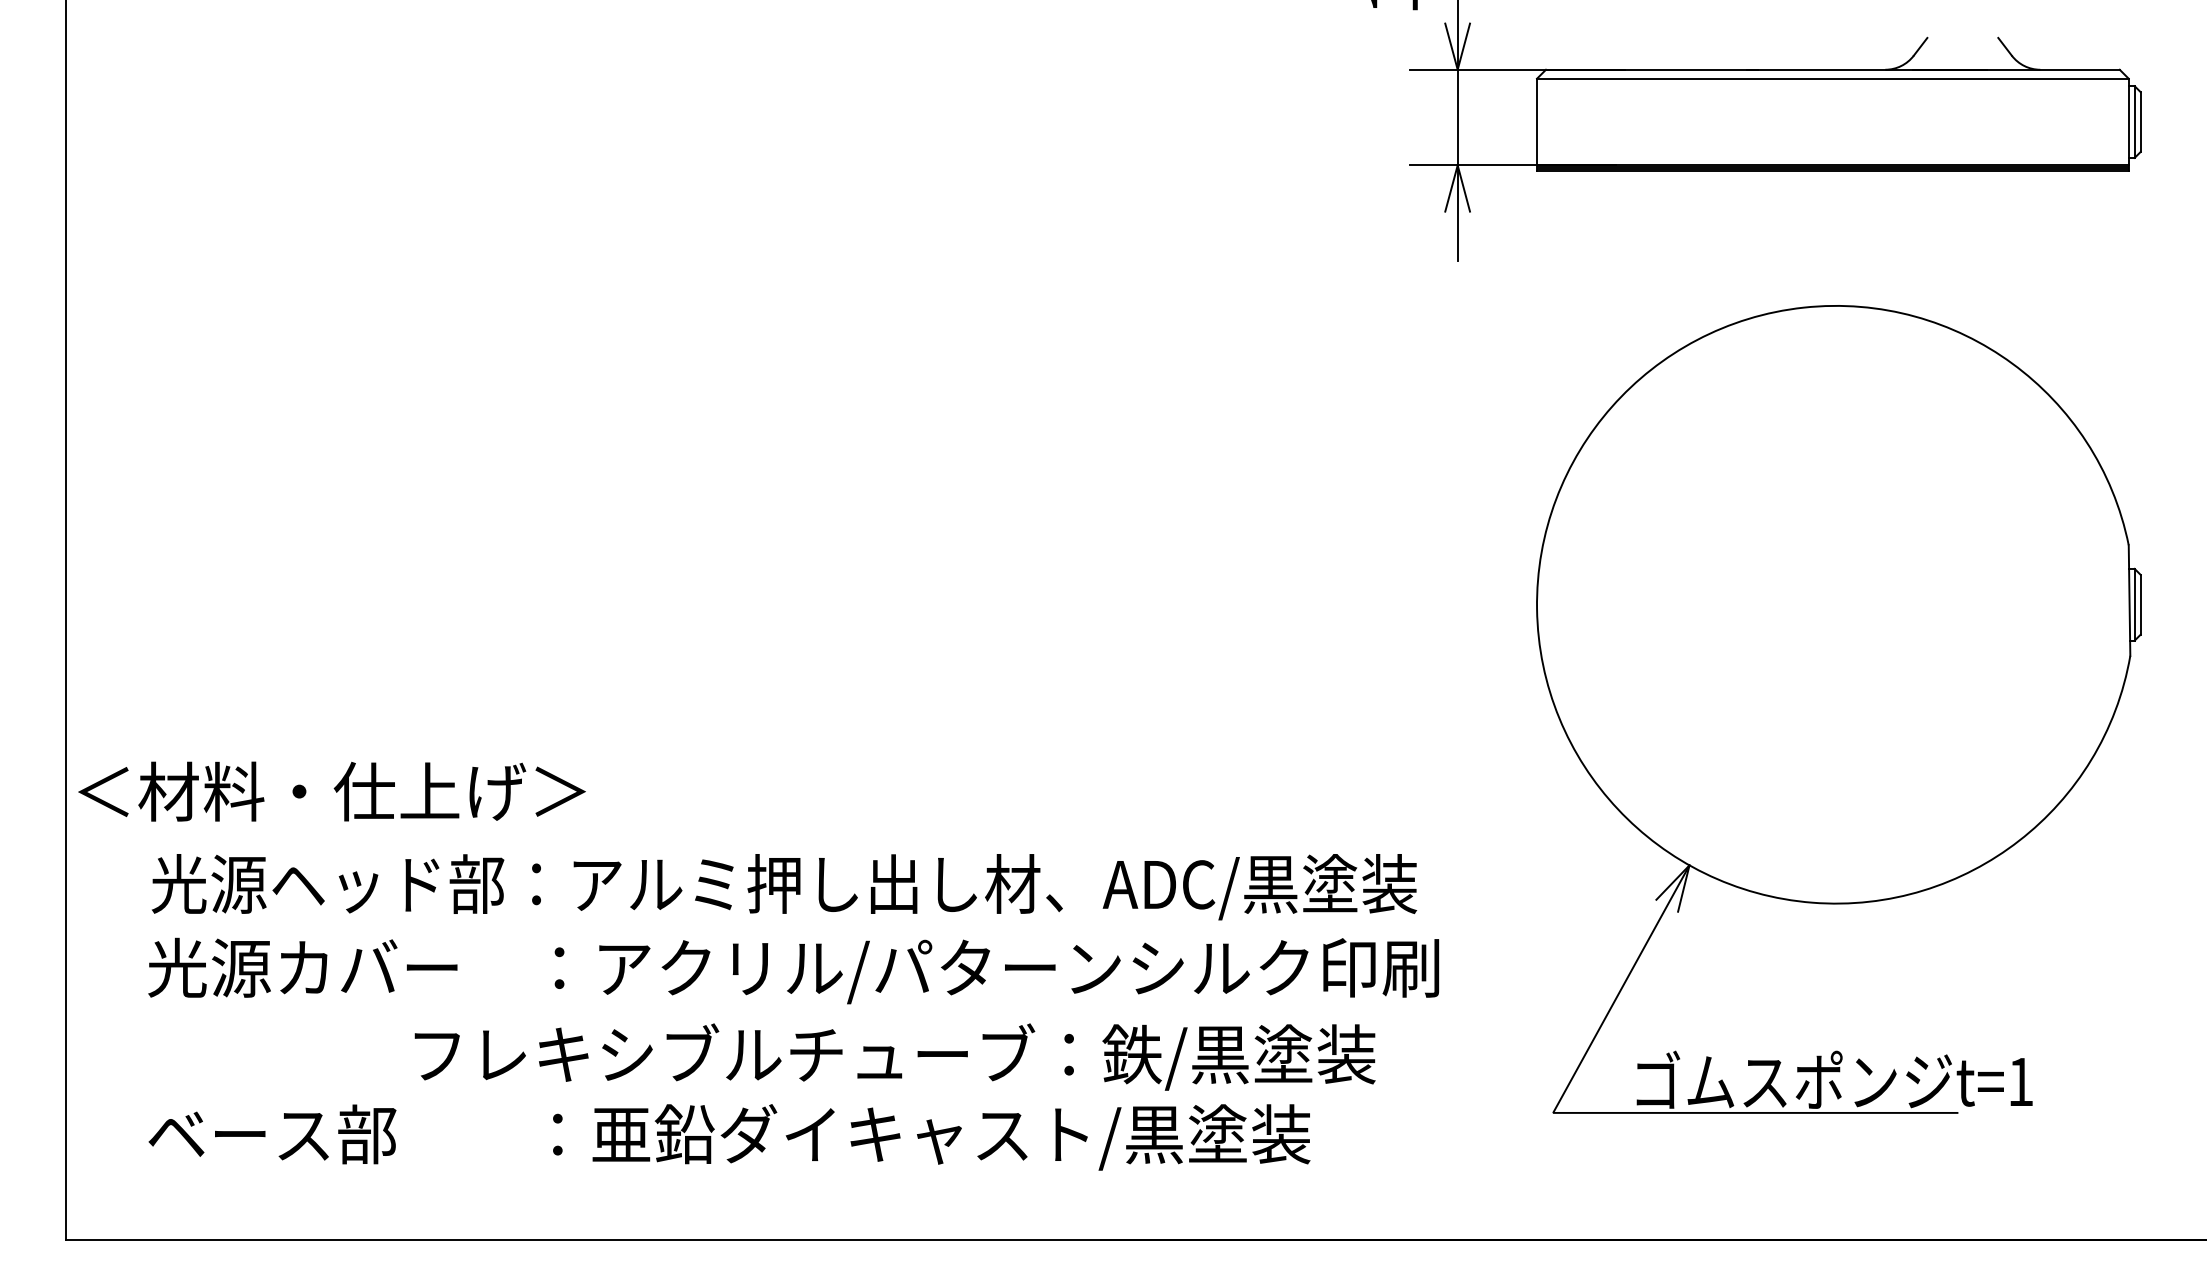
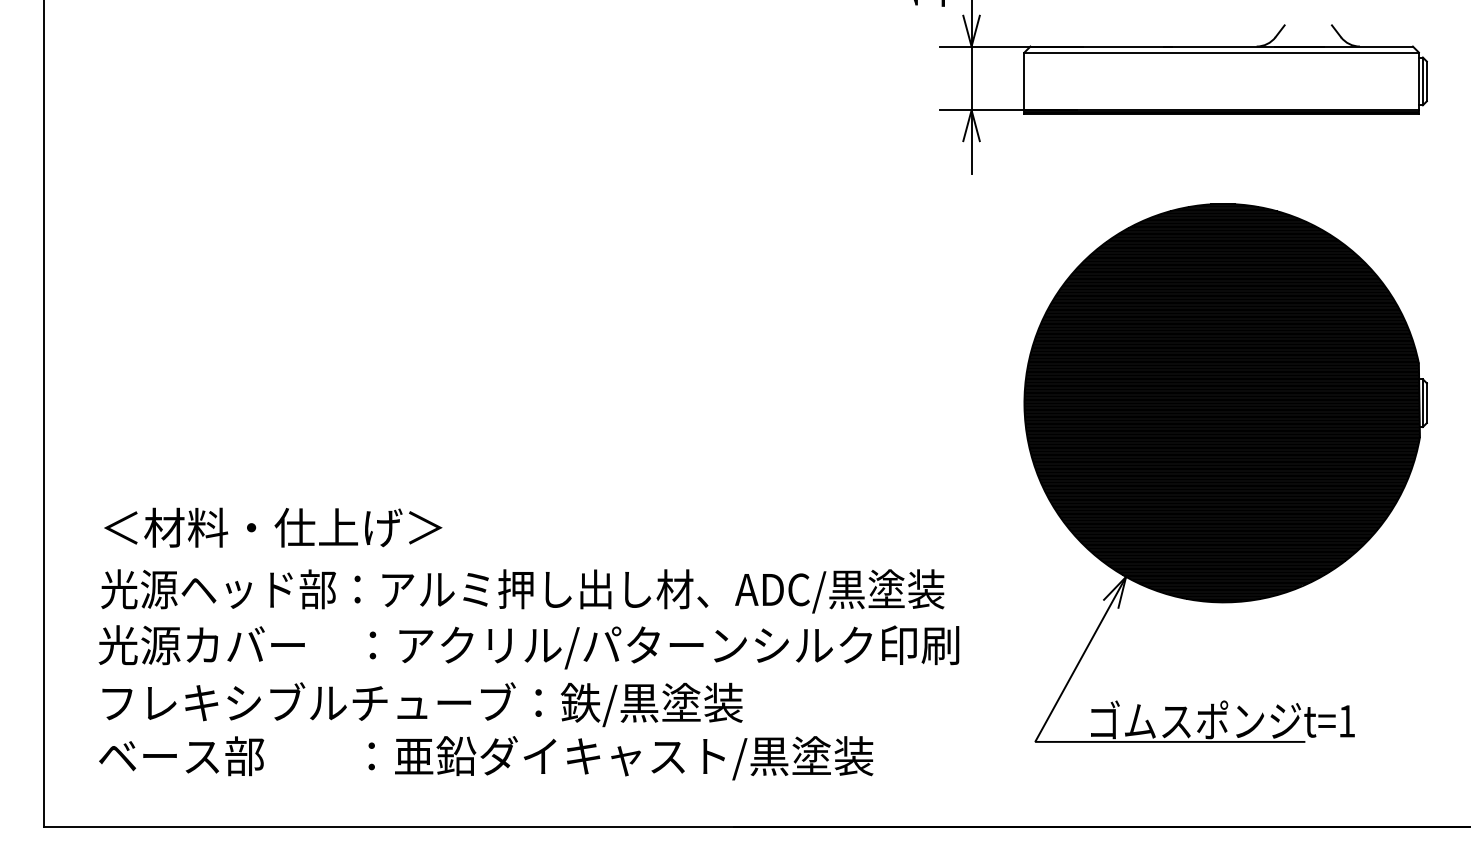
hatch: (1832, 603) -> (1221, 402), added
text: (332, 791) -> (273, 527), moved
text: (894, 1056) -> (422, 704), moved

